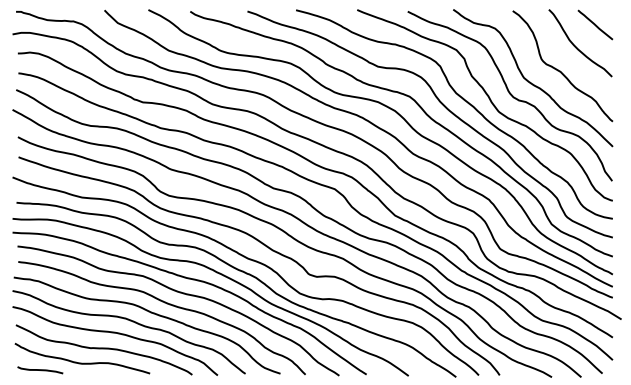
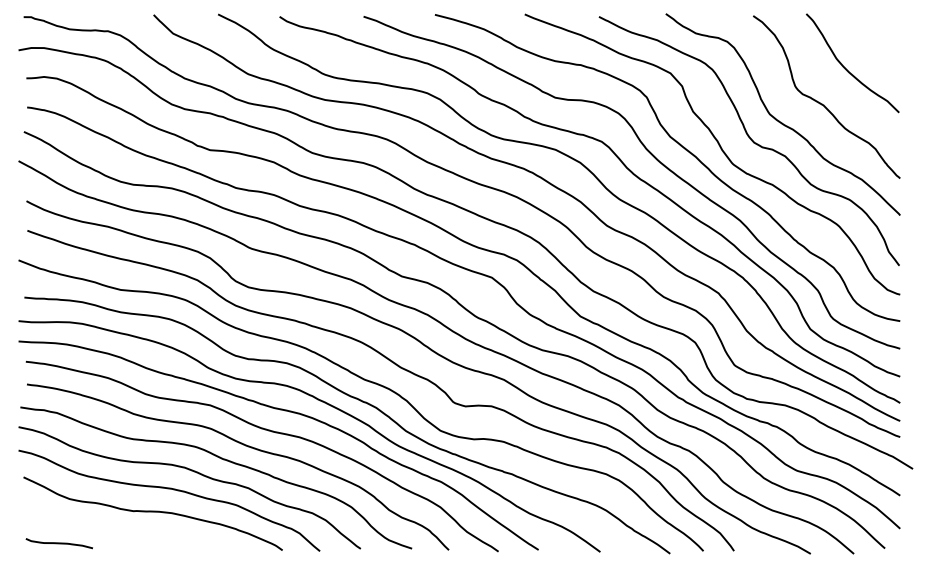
line: (595, 24) -> (874, 35), removed
curve: (82, 362) -> (121, 532), removed

